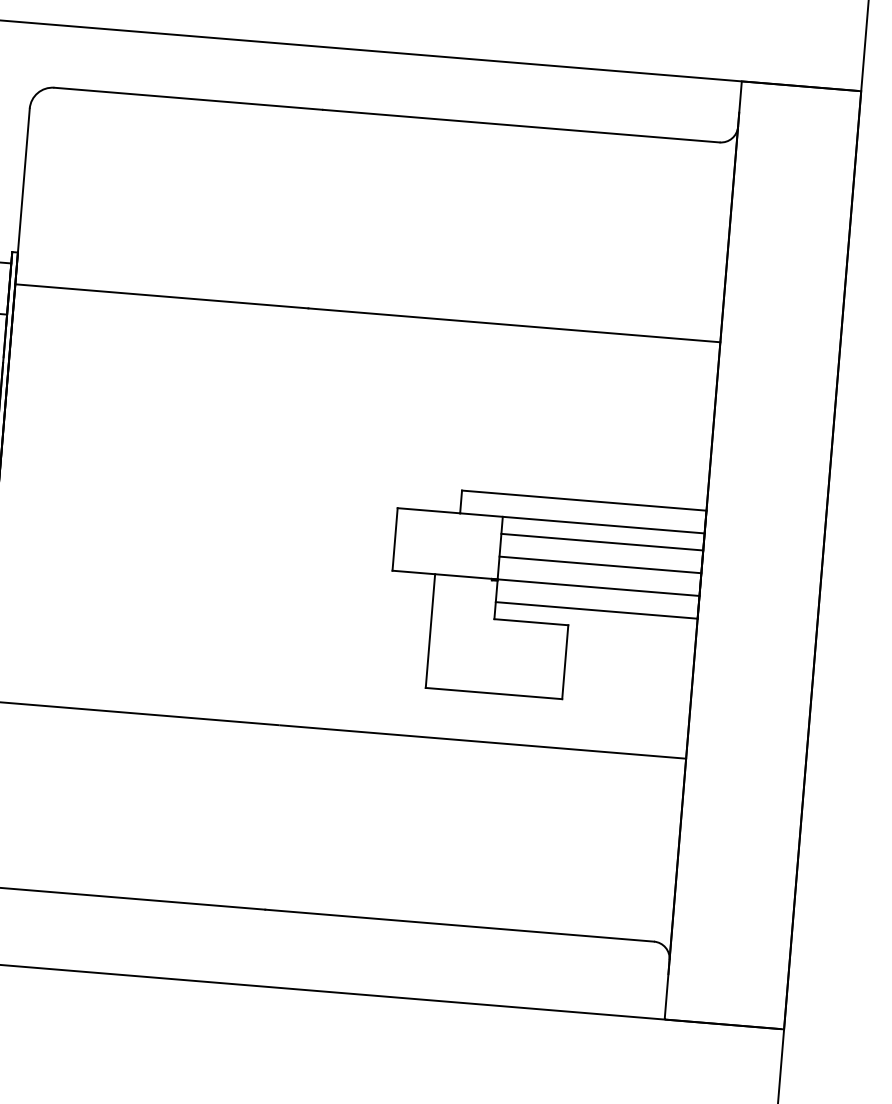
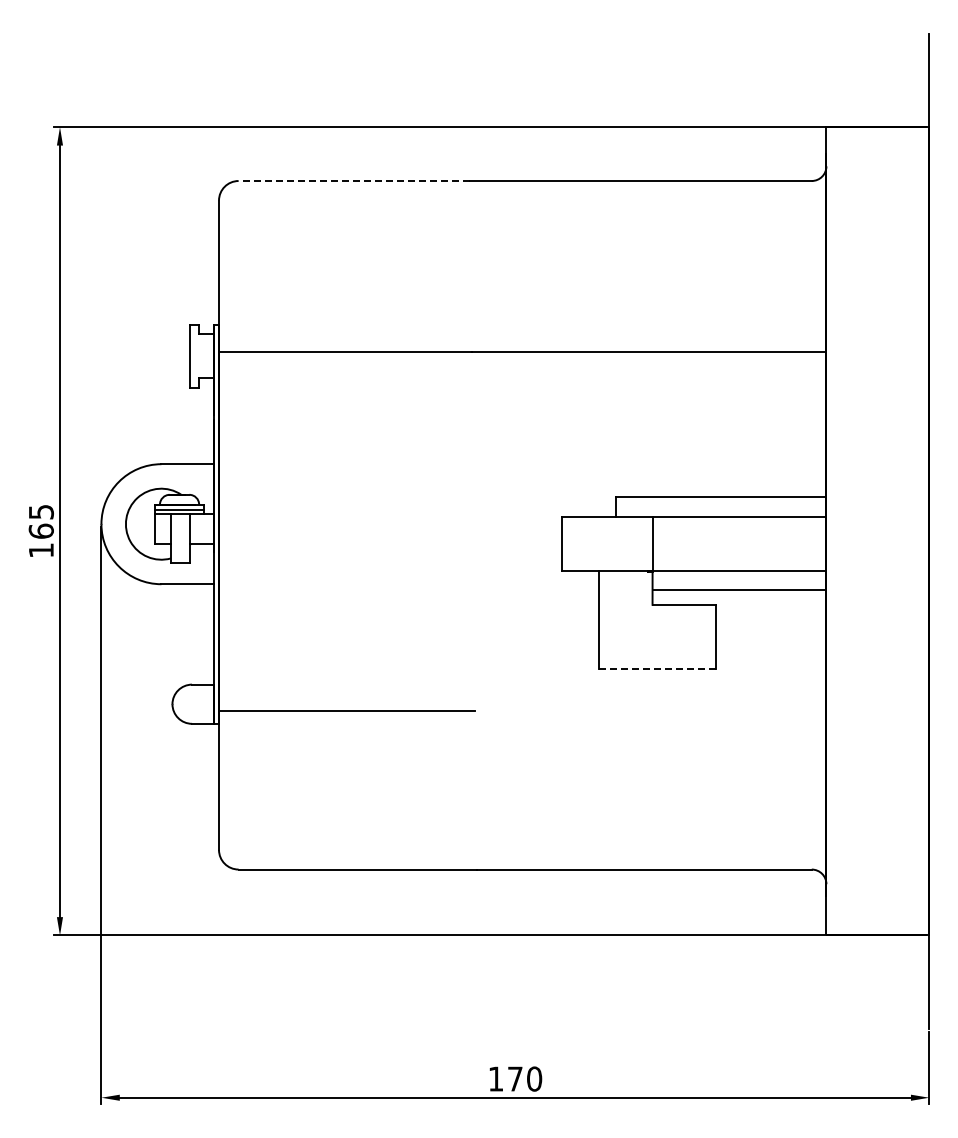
line: (188, 99) -> (354, 181), solid -> dashed
line: (602, 542) -> (739, 531), removed
line: (600, 564) -> (739, 550), removed
line: (494, 693) -> (657, 668), solid -> dashed
line: (483, 741) -> (651, 710), removed

